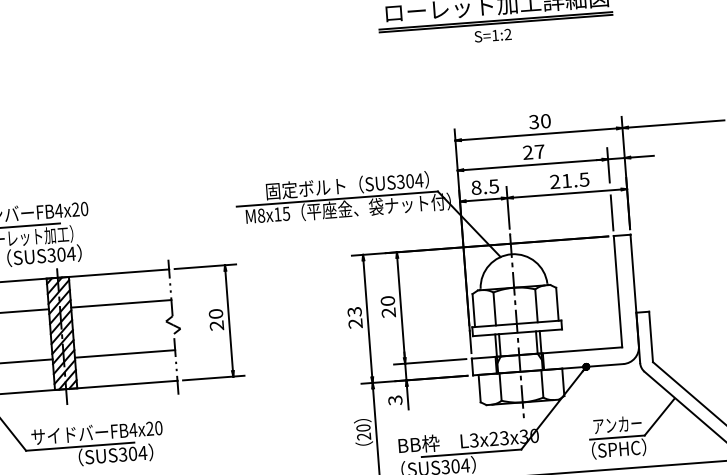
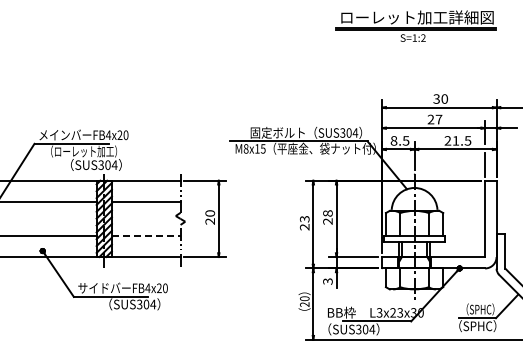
text: (387, 301) -> (327, 213), 20 -> 28
line: (125, 354) -> (146, 236), solid -> dashed
text: (616, 424) -> (477, 309), アンカー -> （SPHC）

